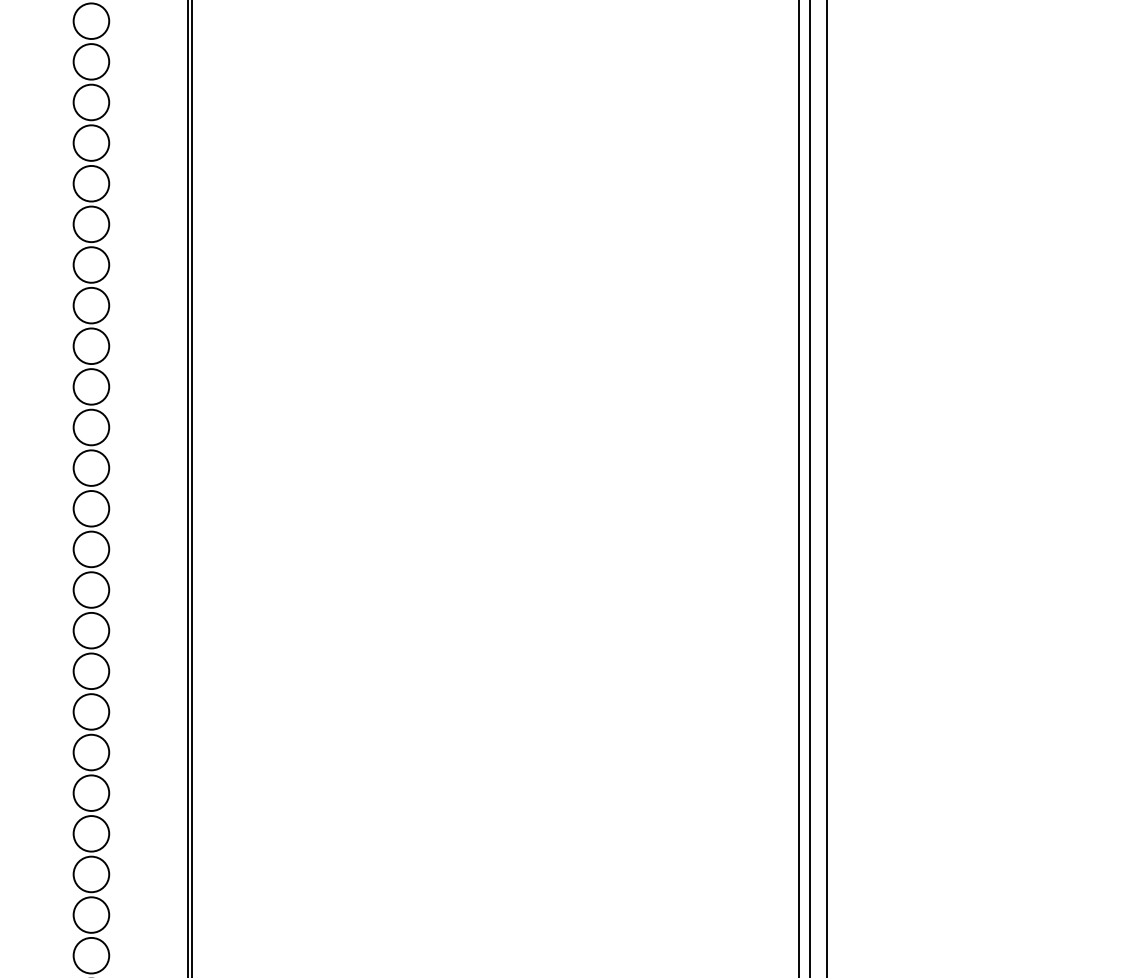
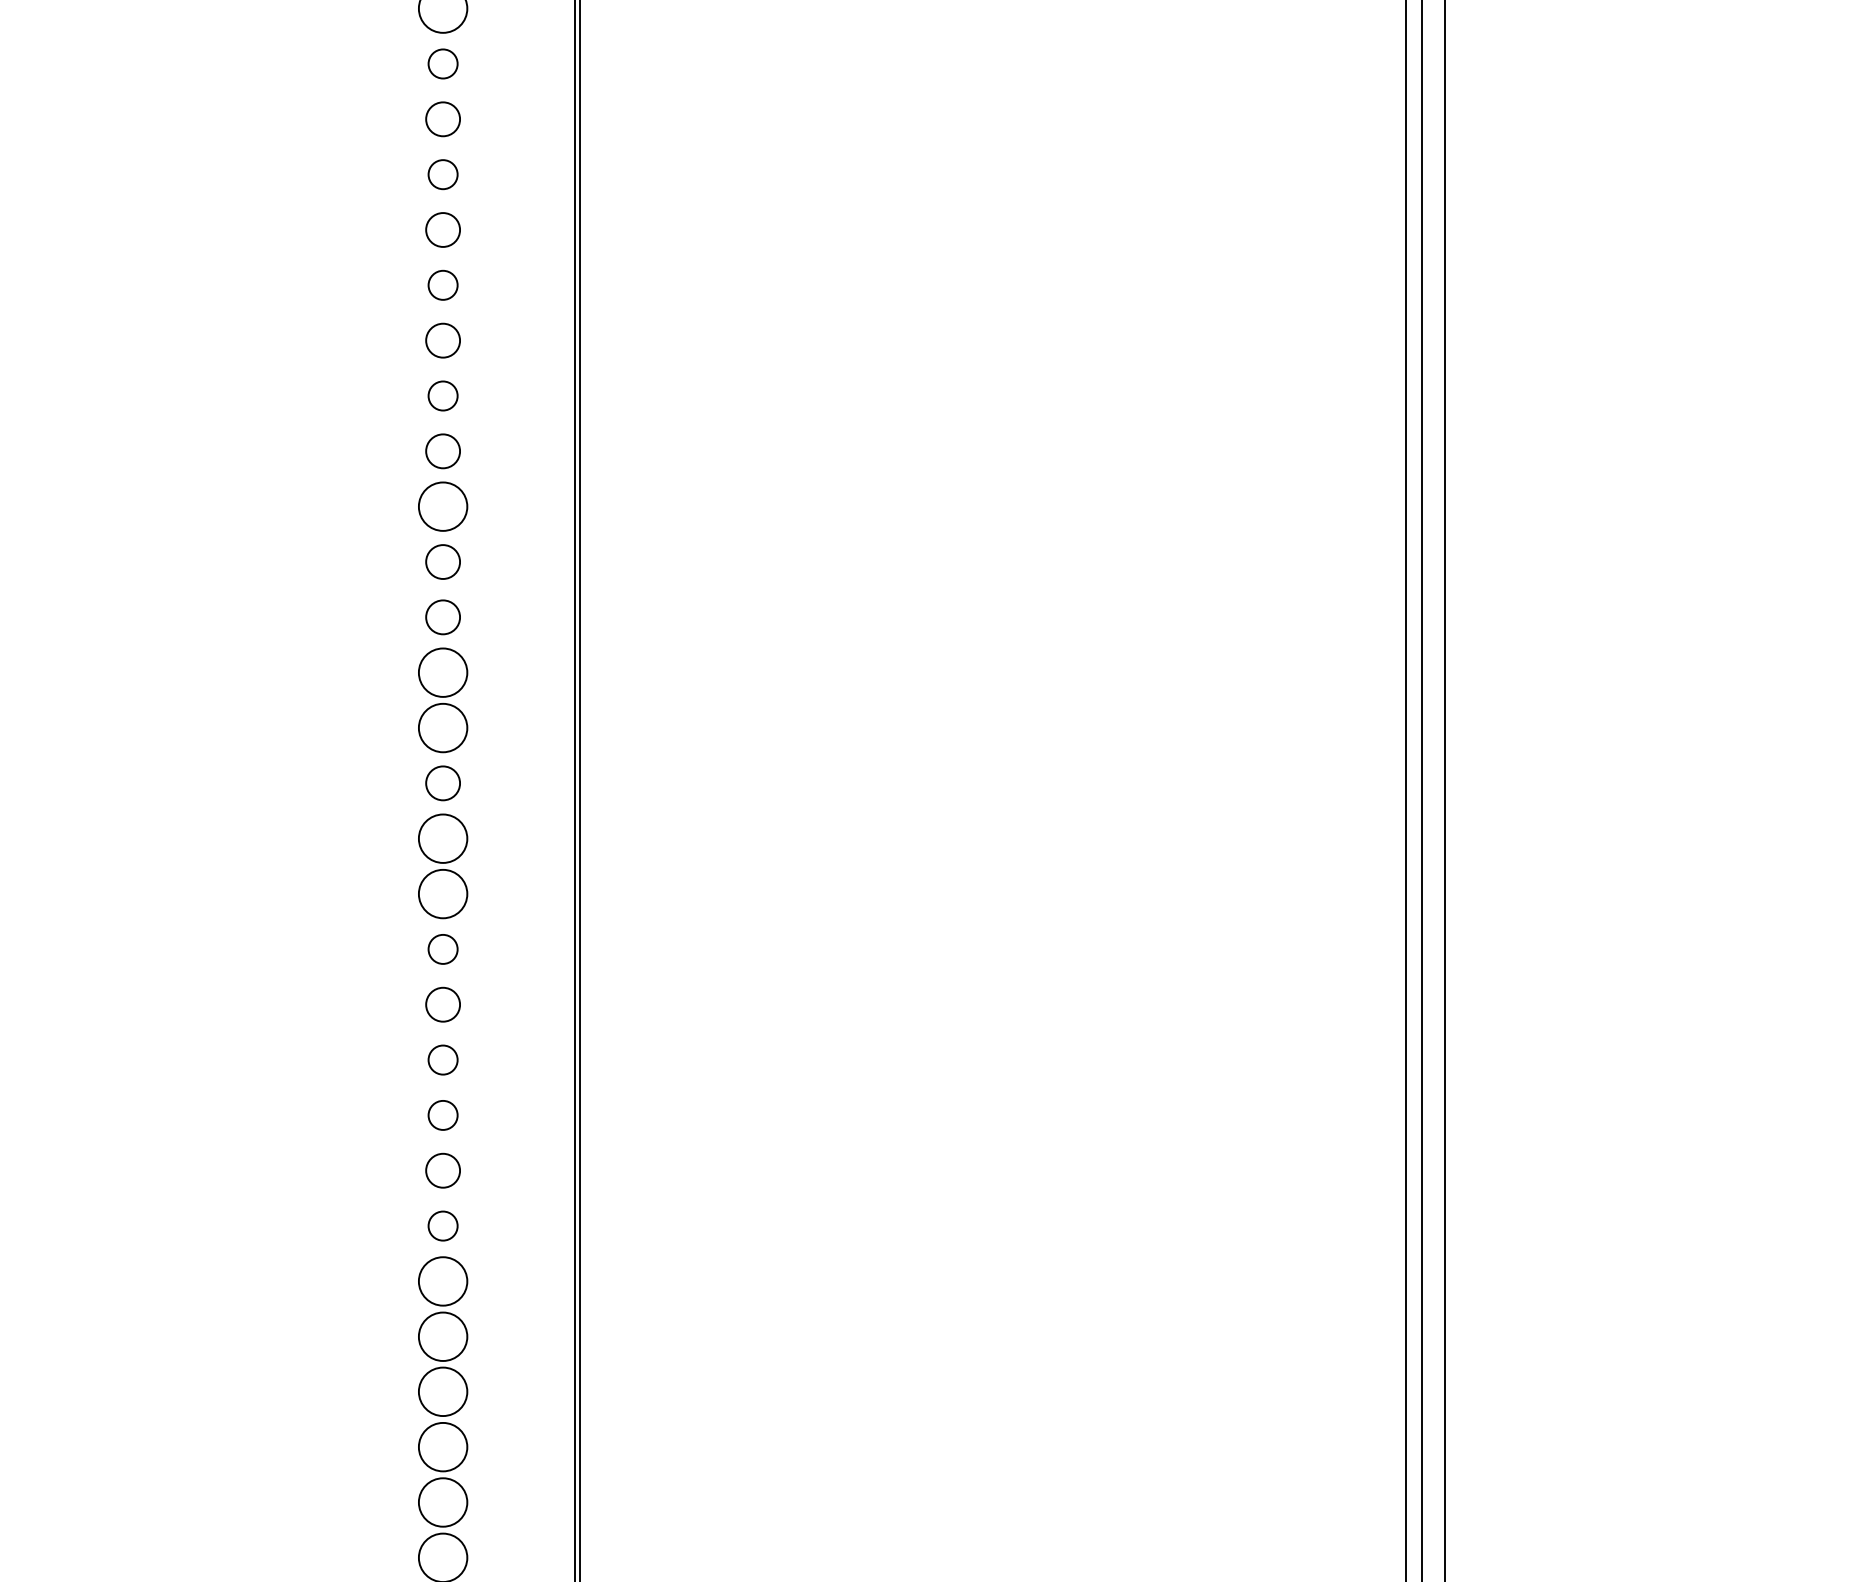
circle: (90, 102) -> (442, 63), size x0.6
circle: (90, 143) -> (442, 119), size x0.7
circle: (90, 183) -> (442, 174), size x0.6
circle: (90, 224) -> (442, 229), size x0.7
circle: (90, 265) -> (442, 285), size x0.6
circle: (90, 305) -> (442, 340), size x0.7
circle: (90, 345) -> (442, 395), size x0.6
circle: (90, 386) -> (442, 451), size x0.7
circle: (90, 467) -> (442, 561), size x0.7
circle: (90, 508) -> (442, 617), size x0.7
circle: (90, 630) -> (442, 783), size x0.7
circle: (90, 752) -> (442, 949), size x0.6
circle: (90, 793) -> (442, 1004), size x0.7
circle: (90, 833) -> (442, 1059), size x0.6
circle: (90, 874) -> (442, 1115), size x0.6
circle: (90, 914) -> (442, 1170), size x0.7
circle: (90, 955) -> (442, 1225), size x0.6

